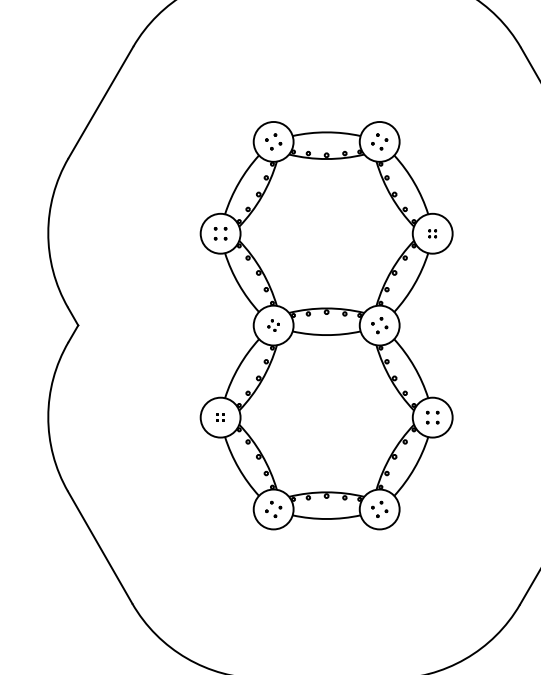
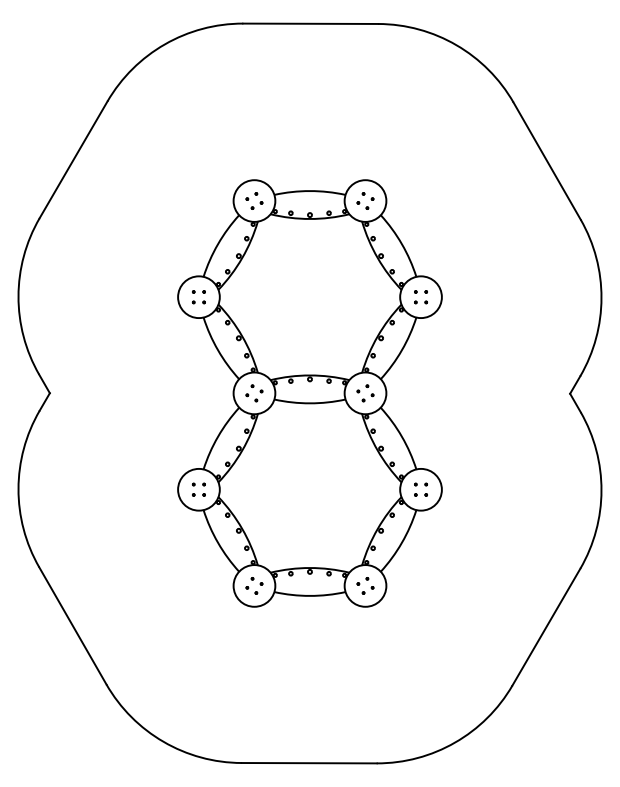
part: (432, 234) -> (420, 297), size x1.67
part: (273, 325) -> (254, 393), size x1.43
part: (220, 417) -> (198, 489), size x1.67

